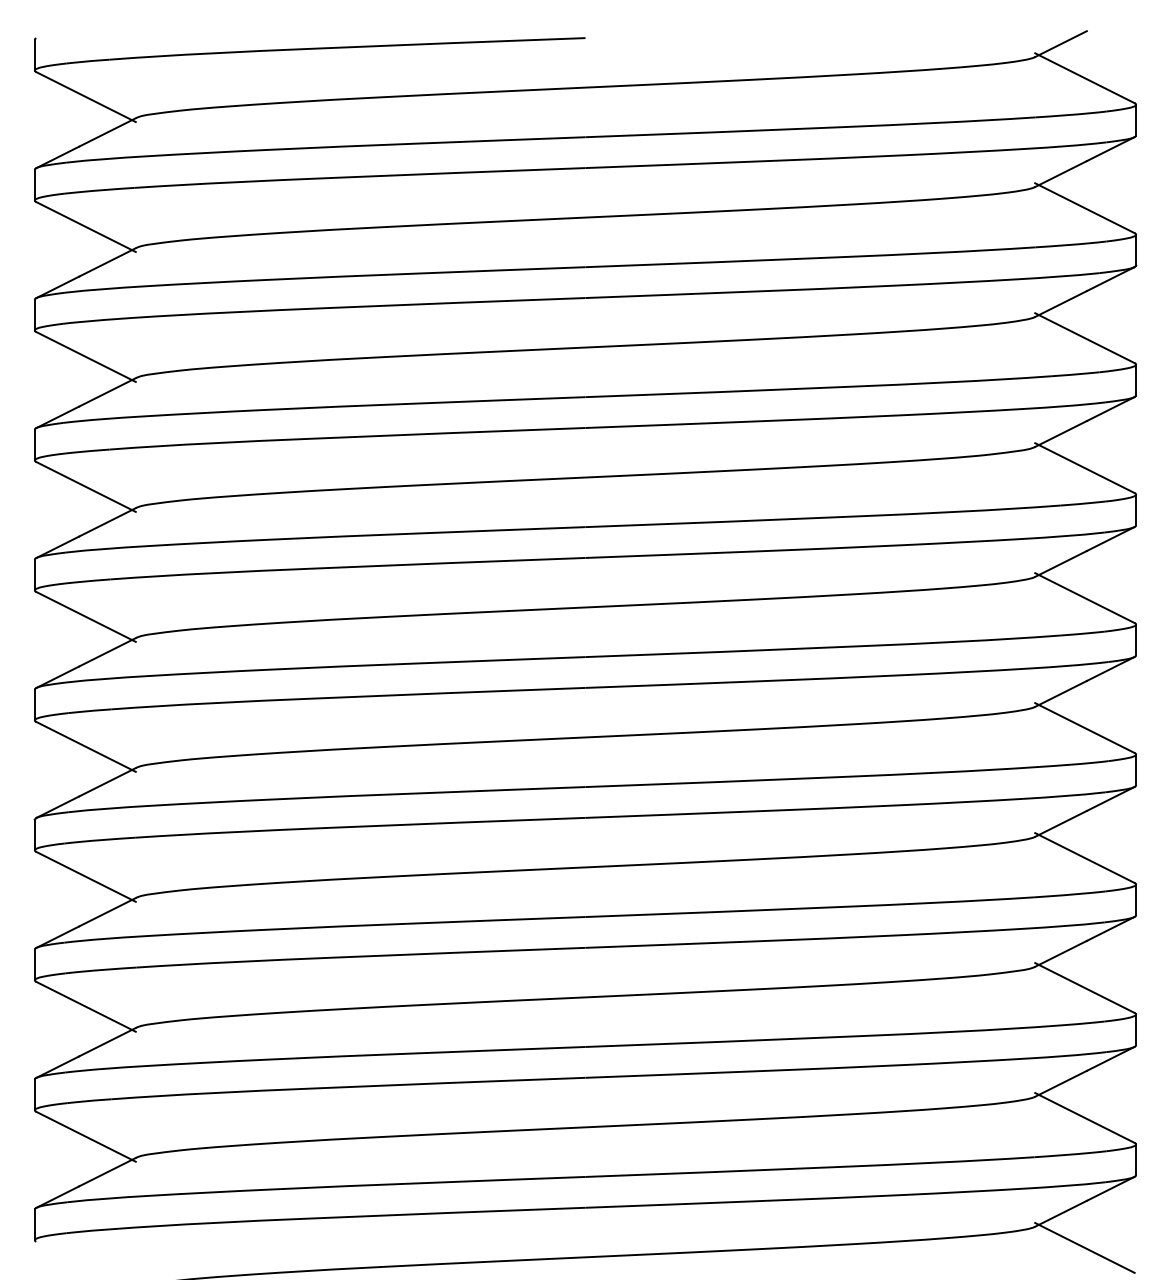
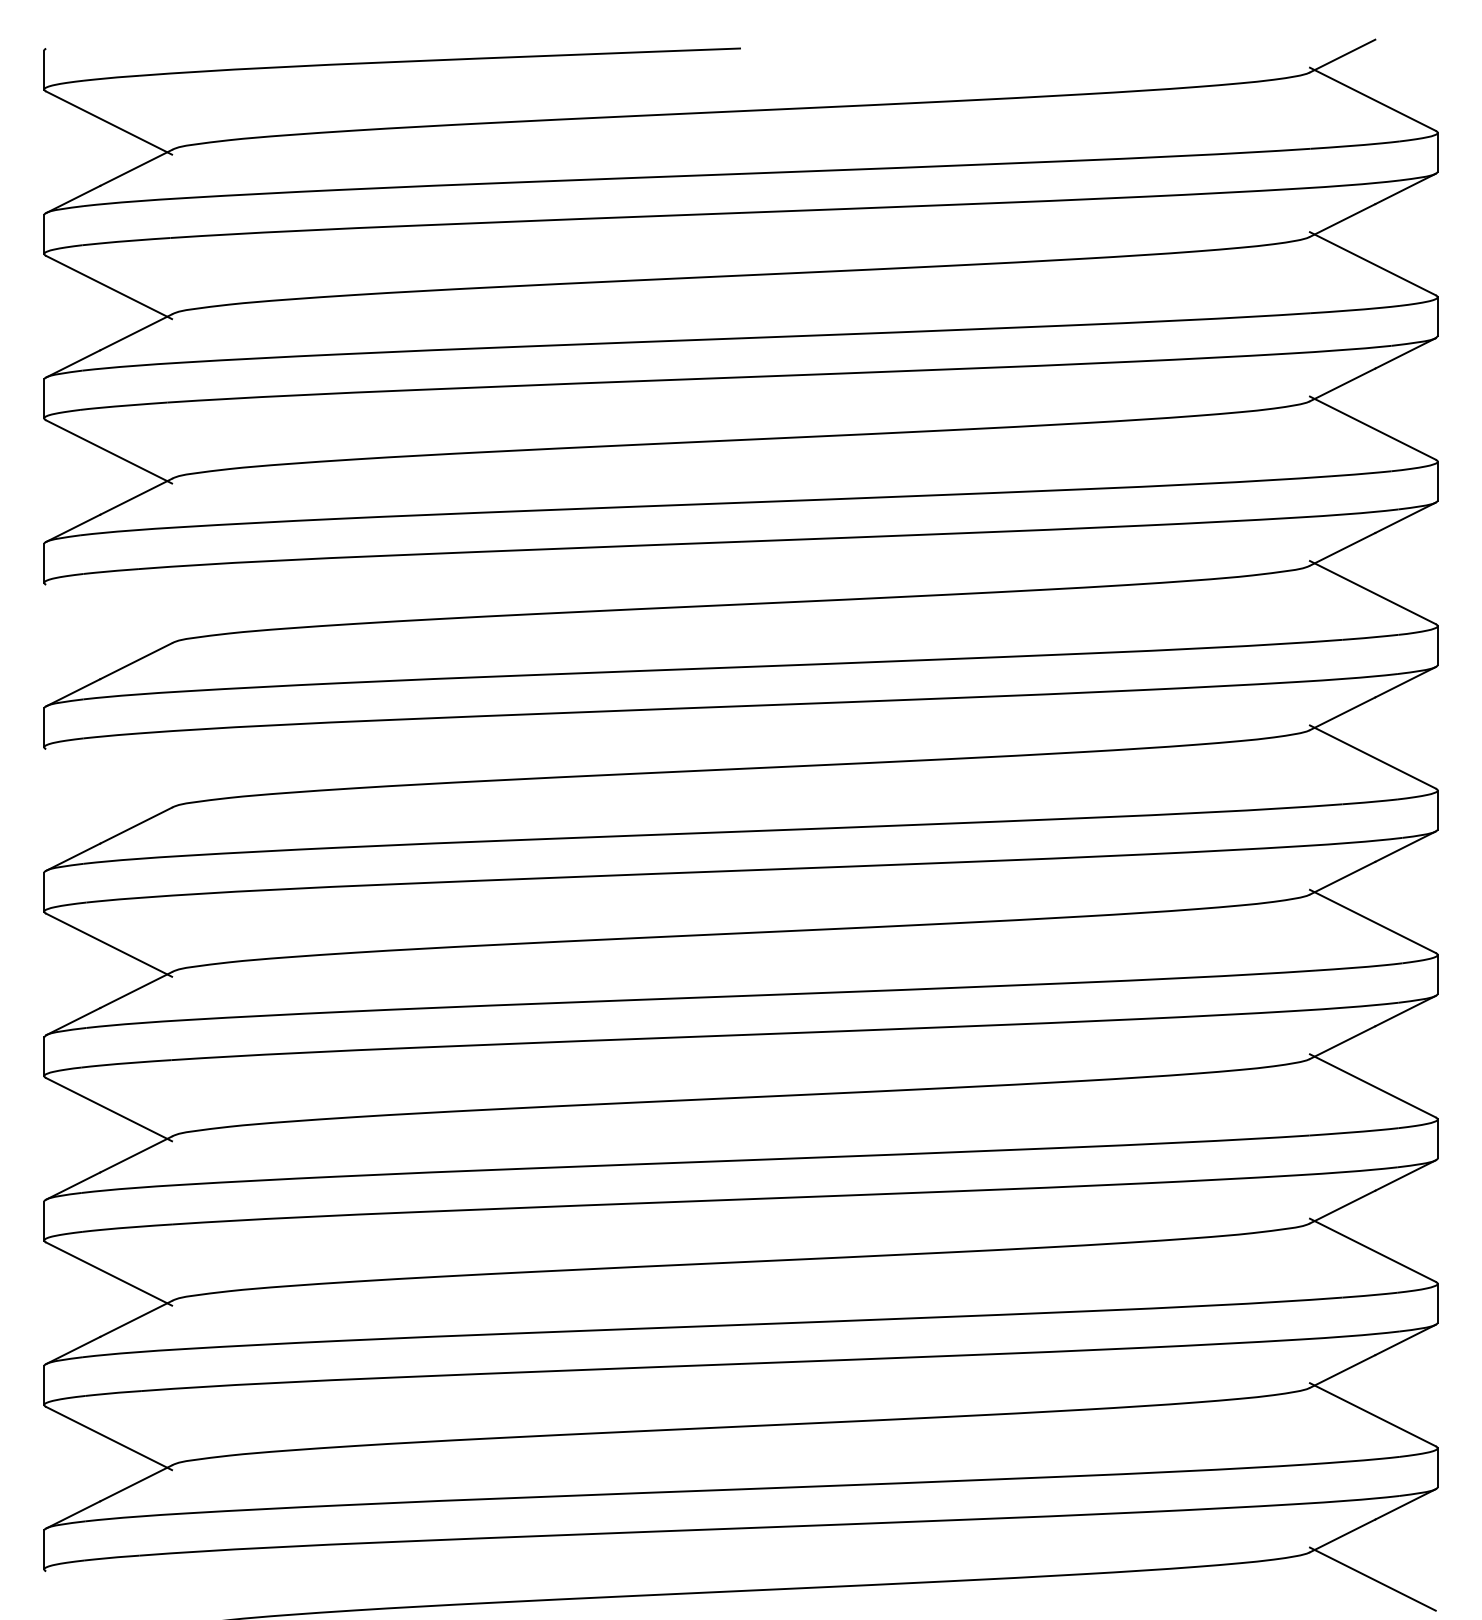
line: (86, 486) -> (109, 615), removed
line: (86, 616) -> (109, 780), removed

